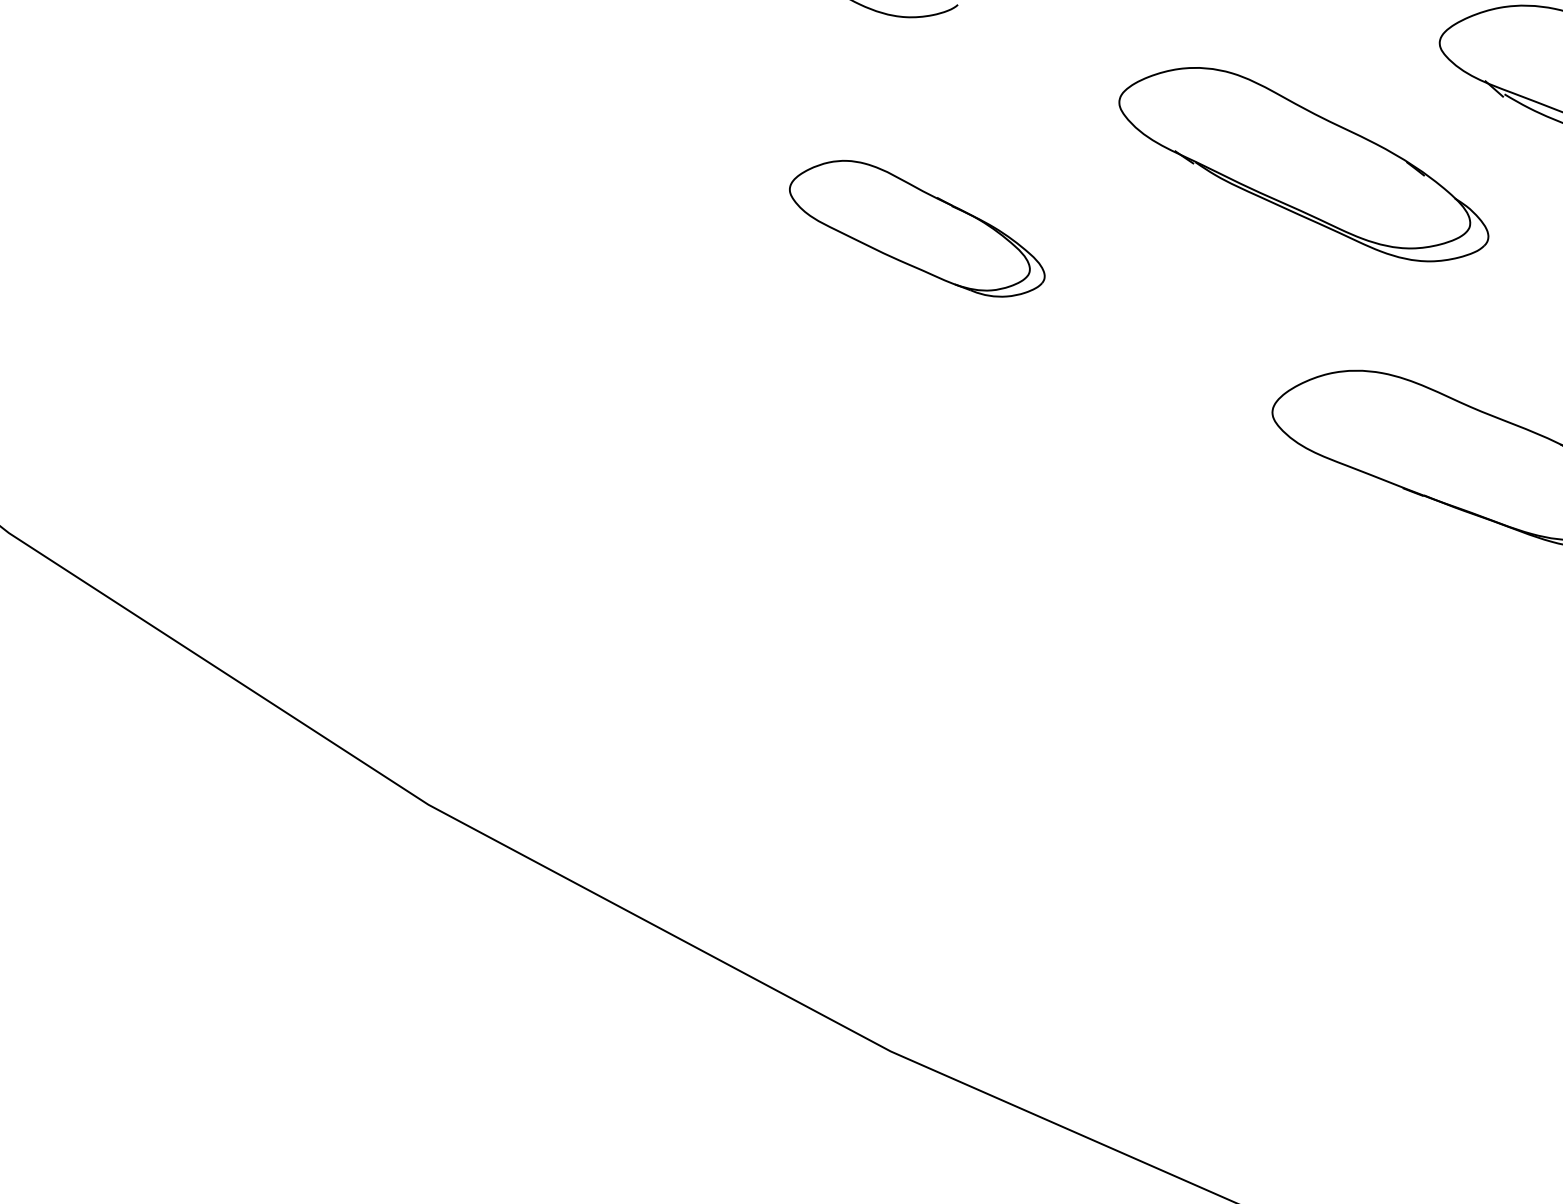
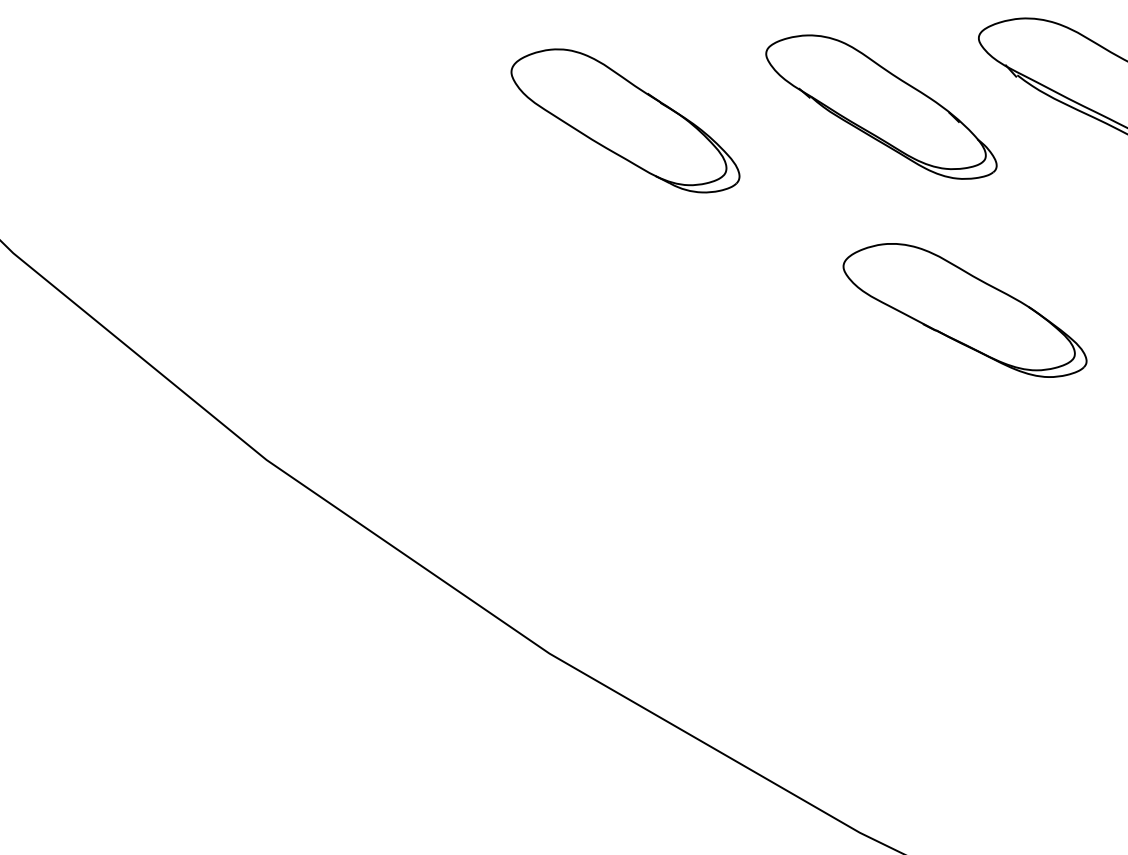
part: (916, 228) -> (625, 120), size x1.43

